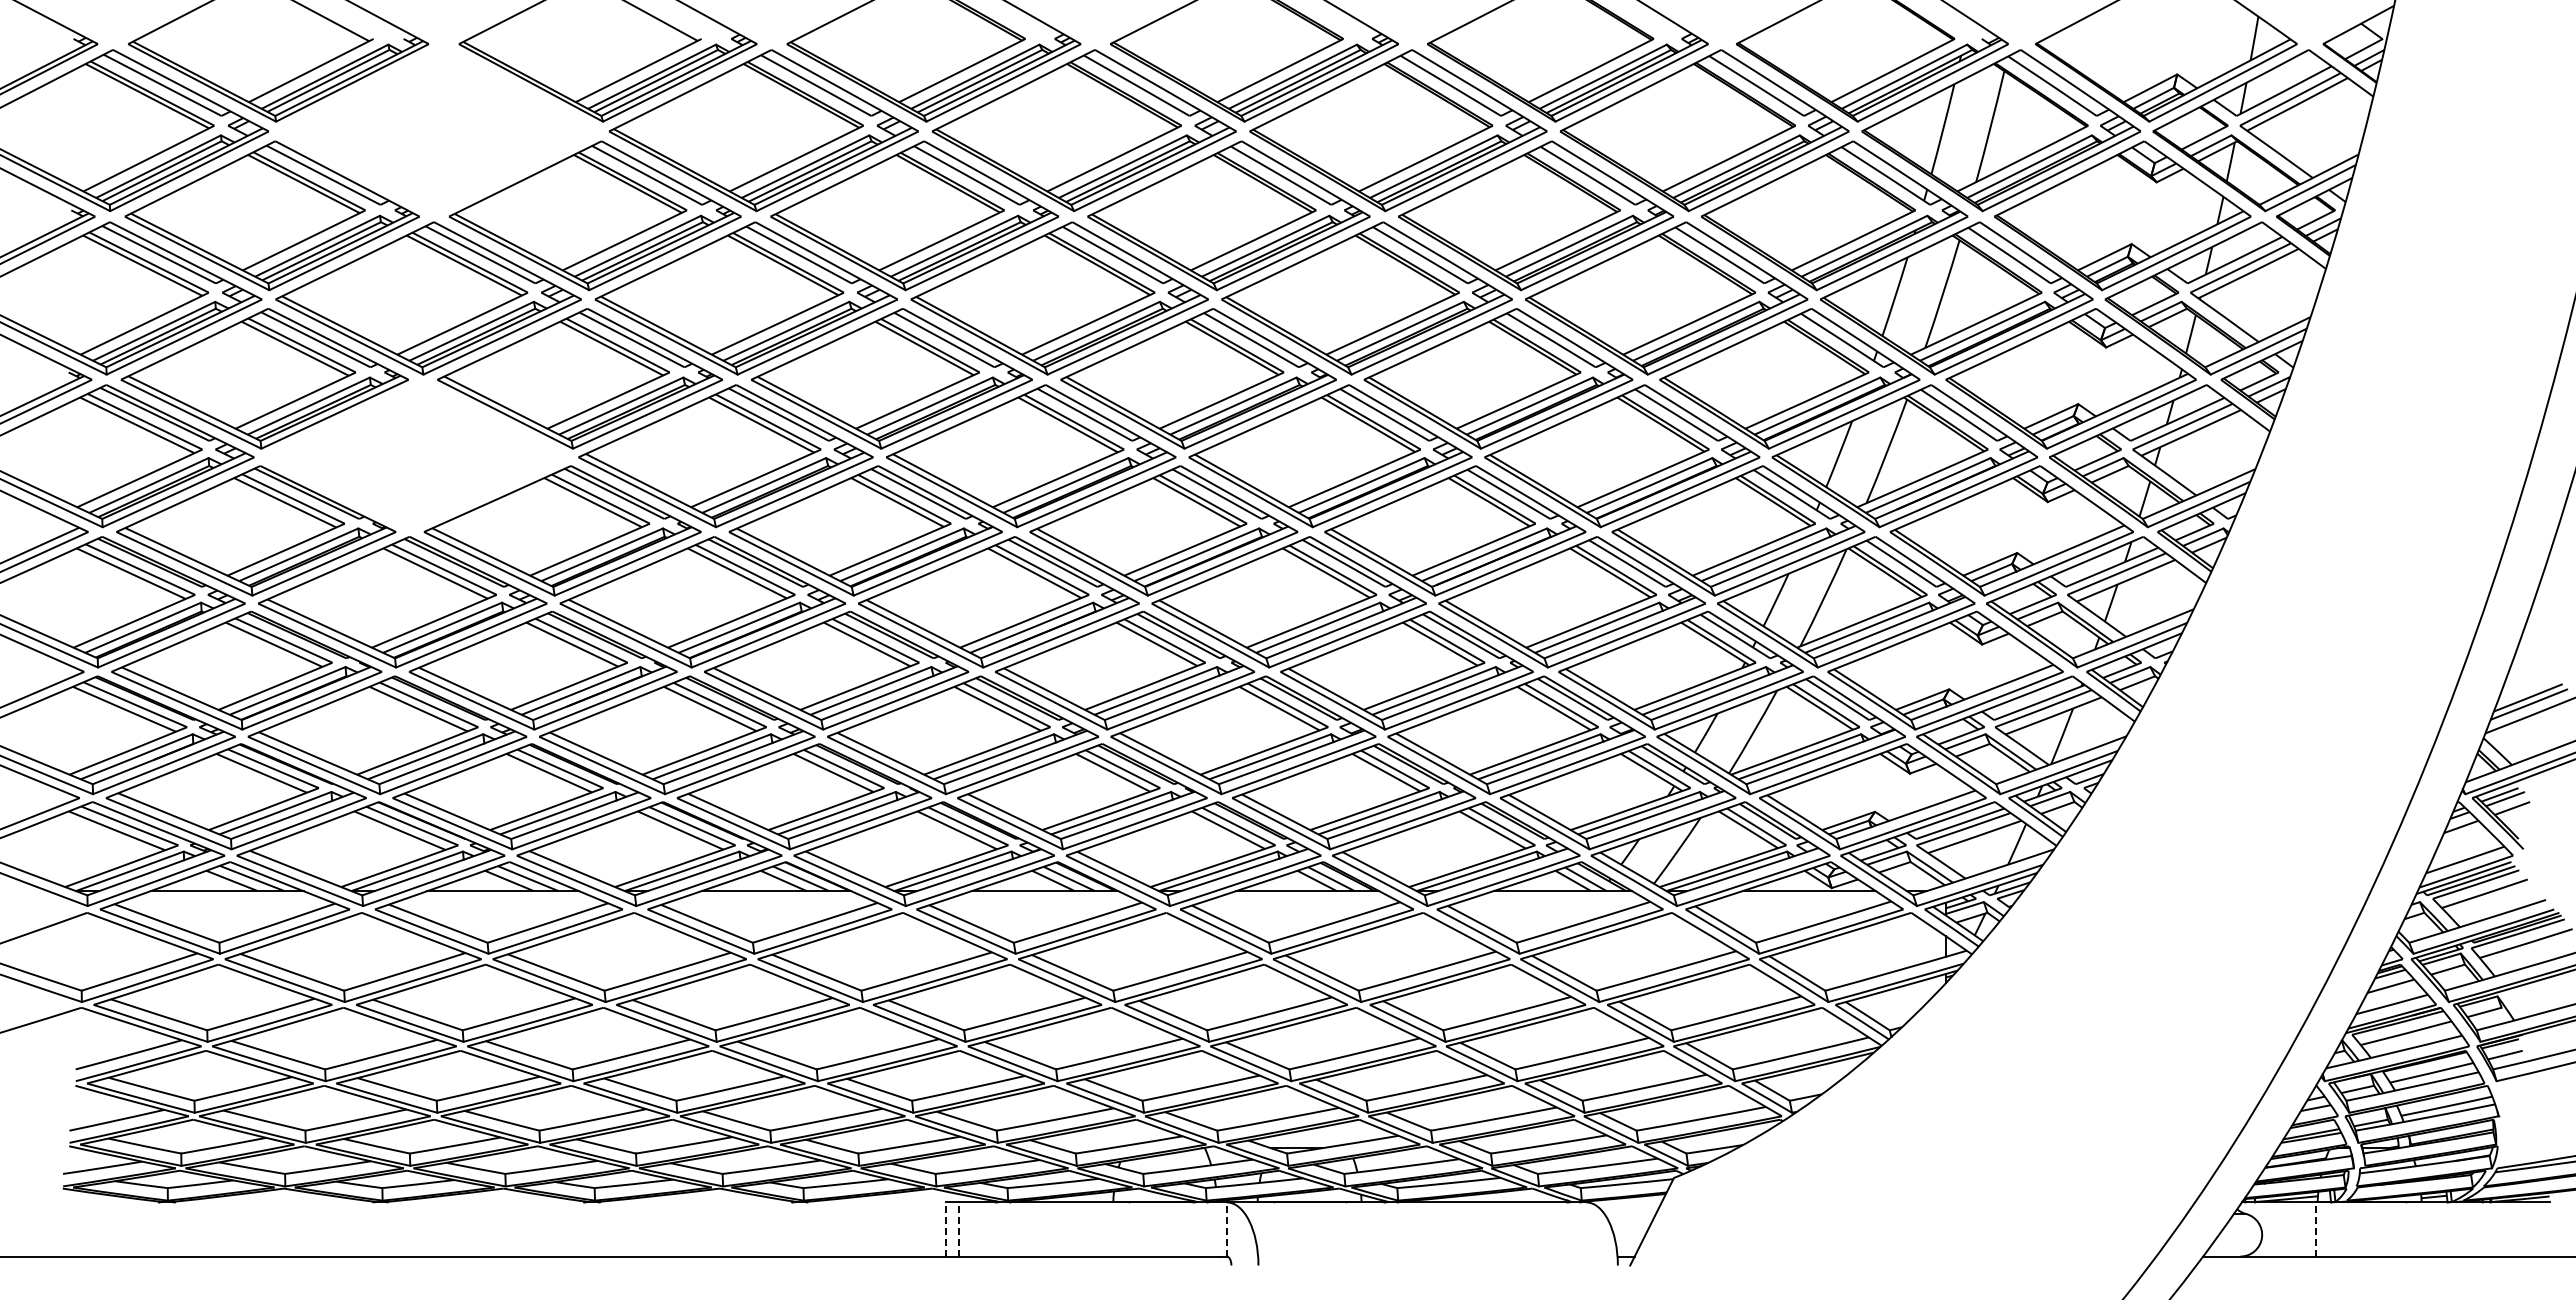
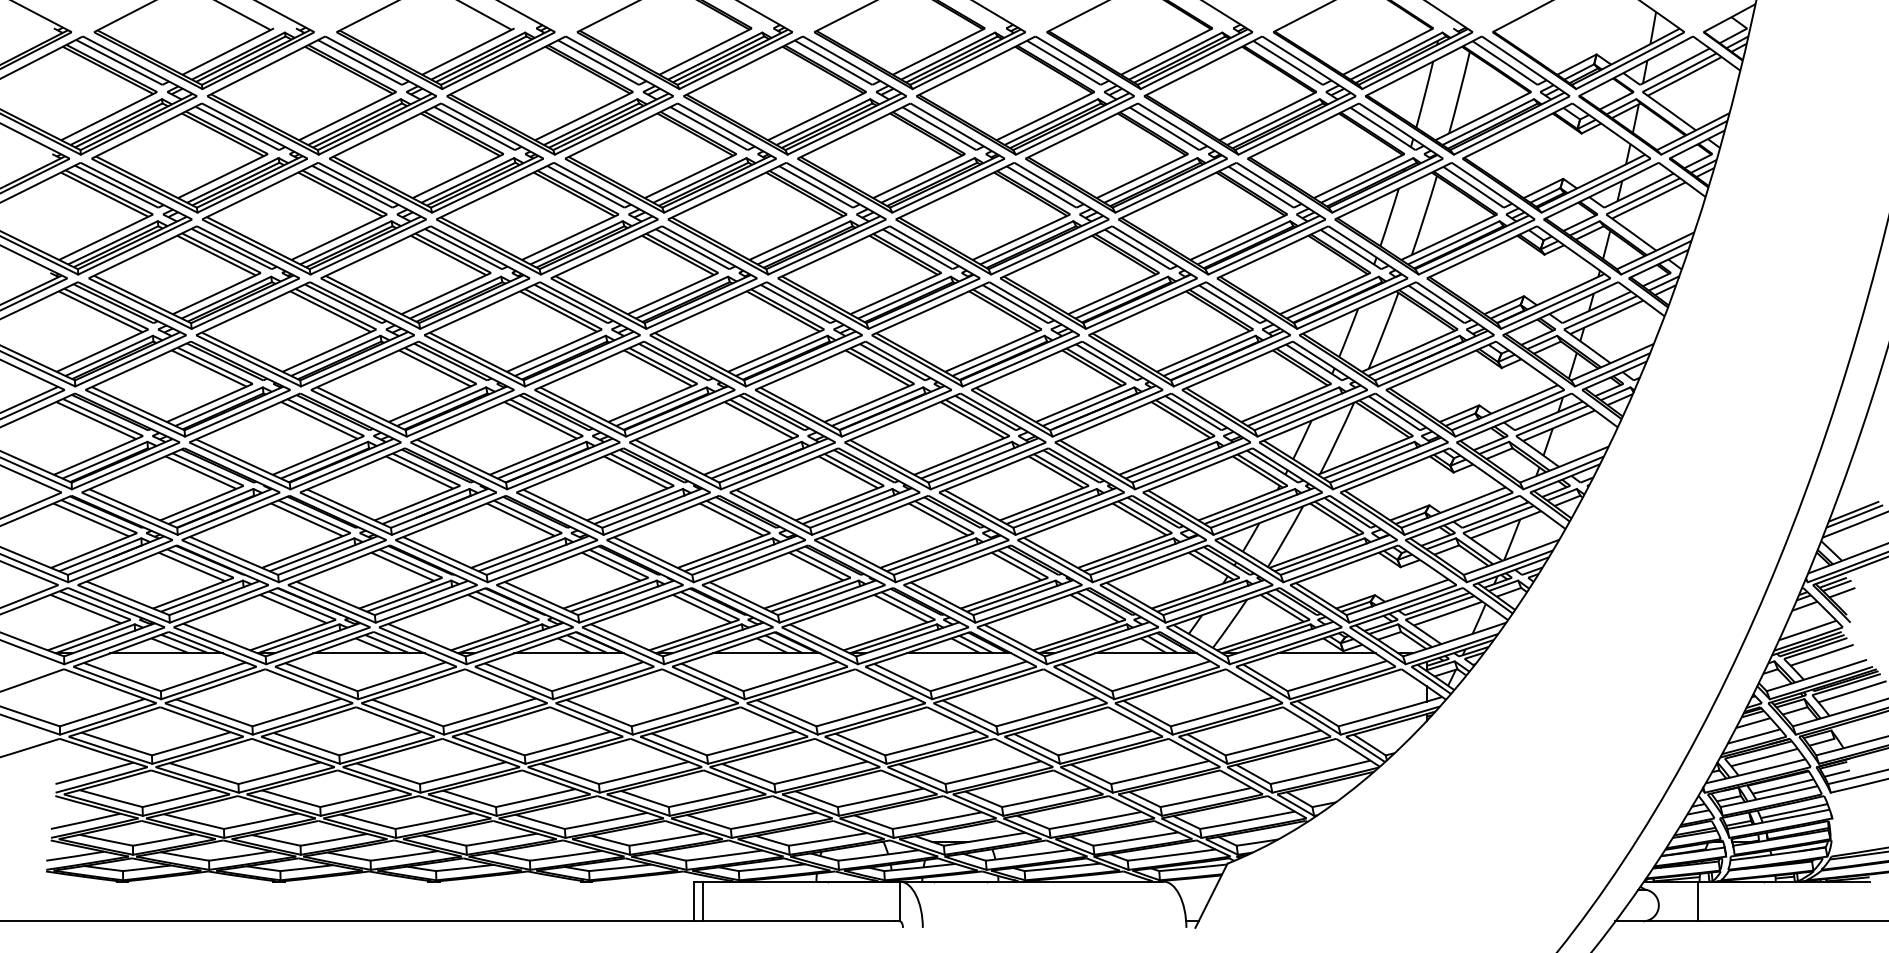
part: (438, 130) -> (321, 95), added
part: (416, 456) -> (305, 334), added
line: (946, 1228) -> (694, 900), dashed -> solid
line: (958, 1228) -> (702, 900), dashed -> solid
line: (1226, 1228) -> (899, 900), dashed -> solid
line: (2315, 1228) -> (1697, 900), dashed -> solid

